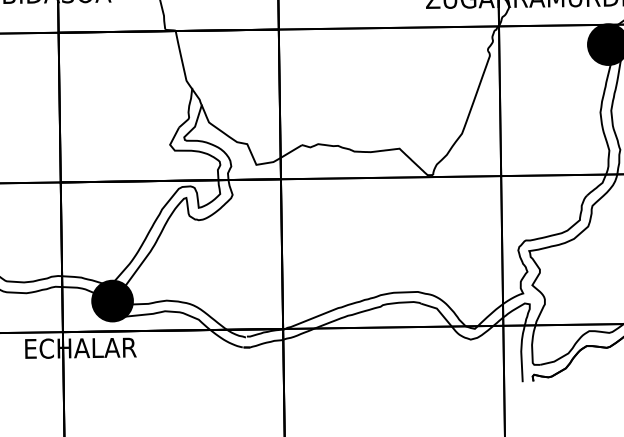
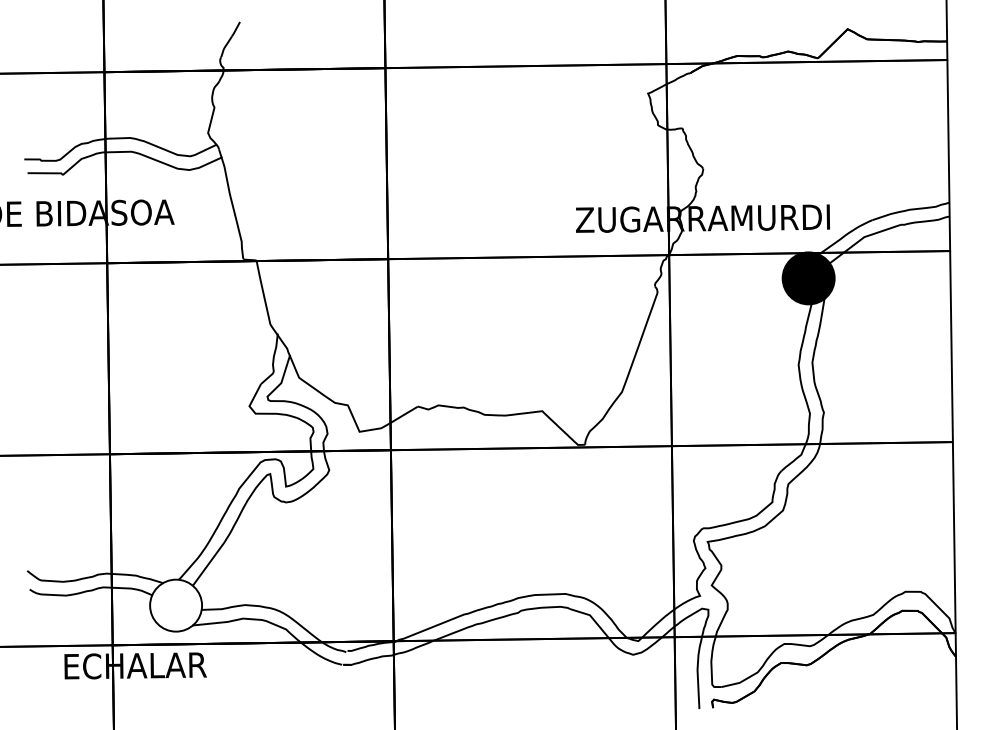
fill: (112, 300) -> (175, 605), removed
fill: (112, 300) -> (176, 605), removed

